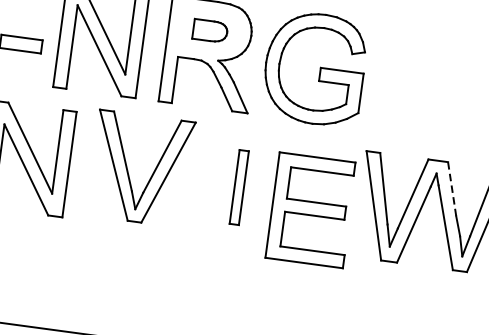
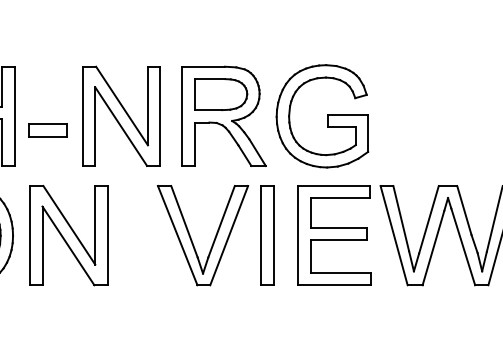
part: (210, 31) -> (221, 94), size x1.67
part: (152, 172) -> (214, 237), moved
part: (239, 187) -> (267, 235), size x1.43
line: (452, 189) -> (464, 210), dashed -> solid
part: (310, 210) -> (334, 235), moved

